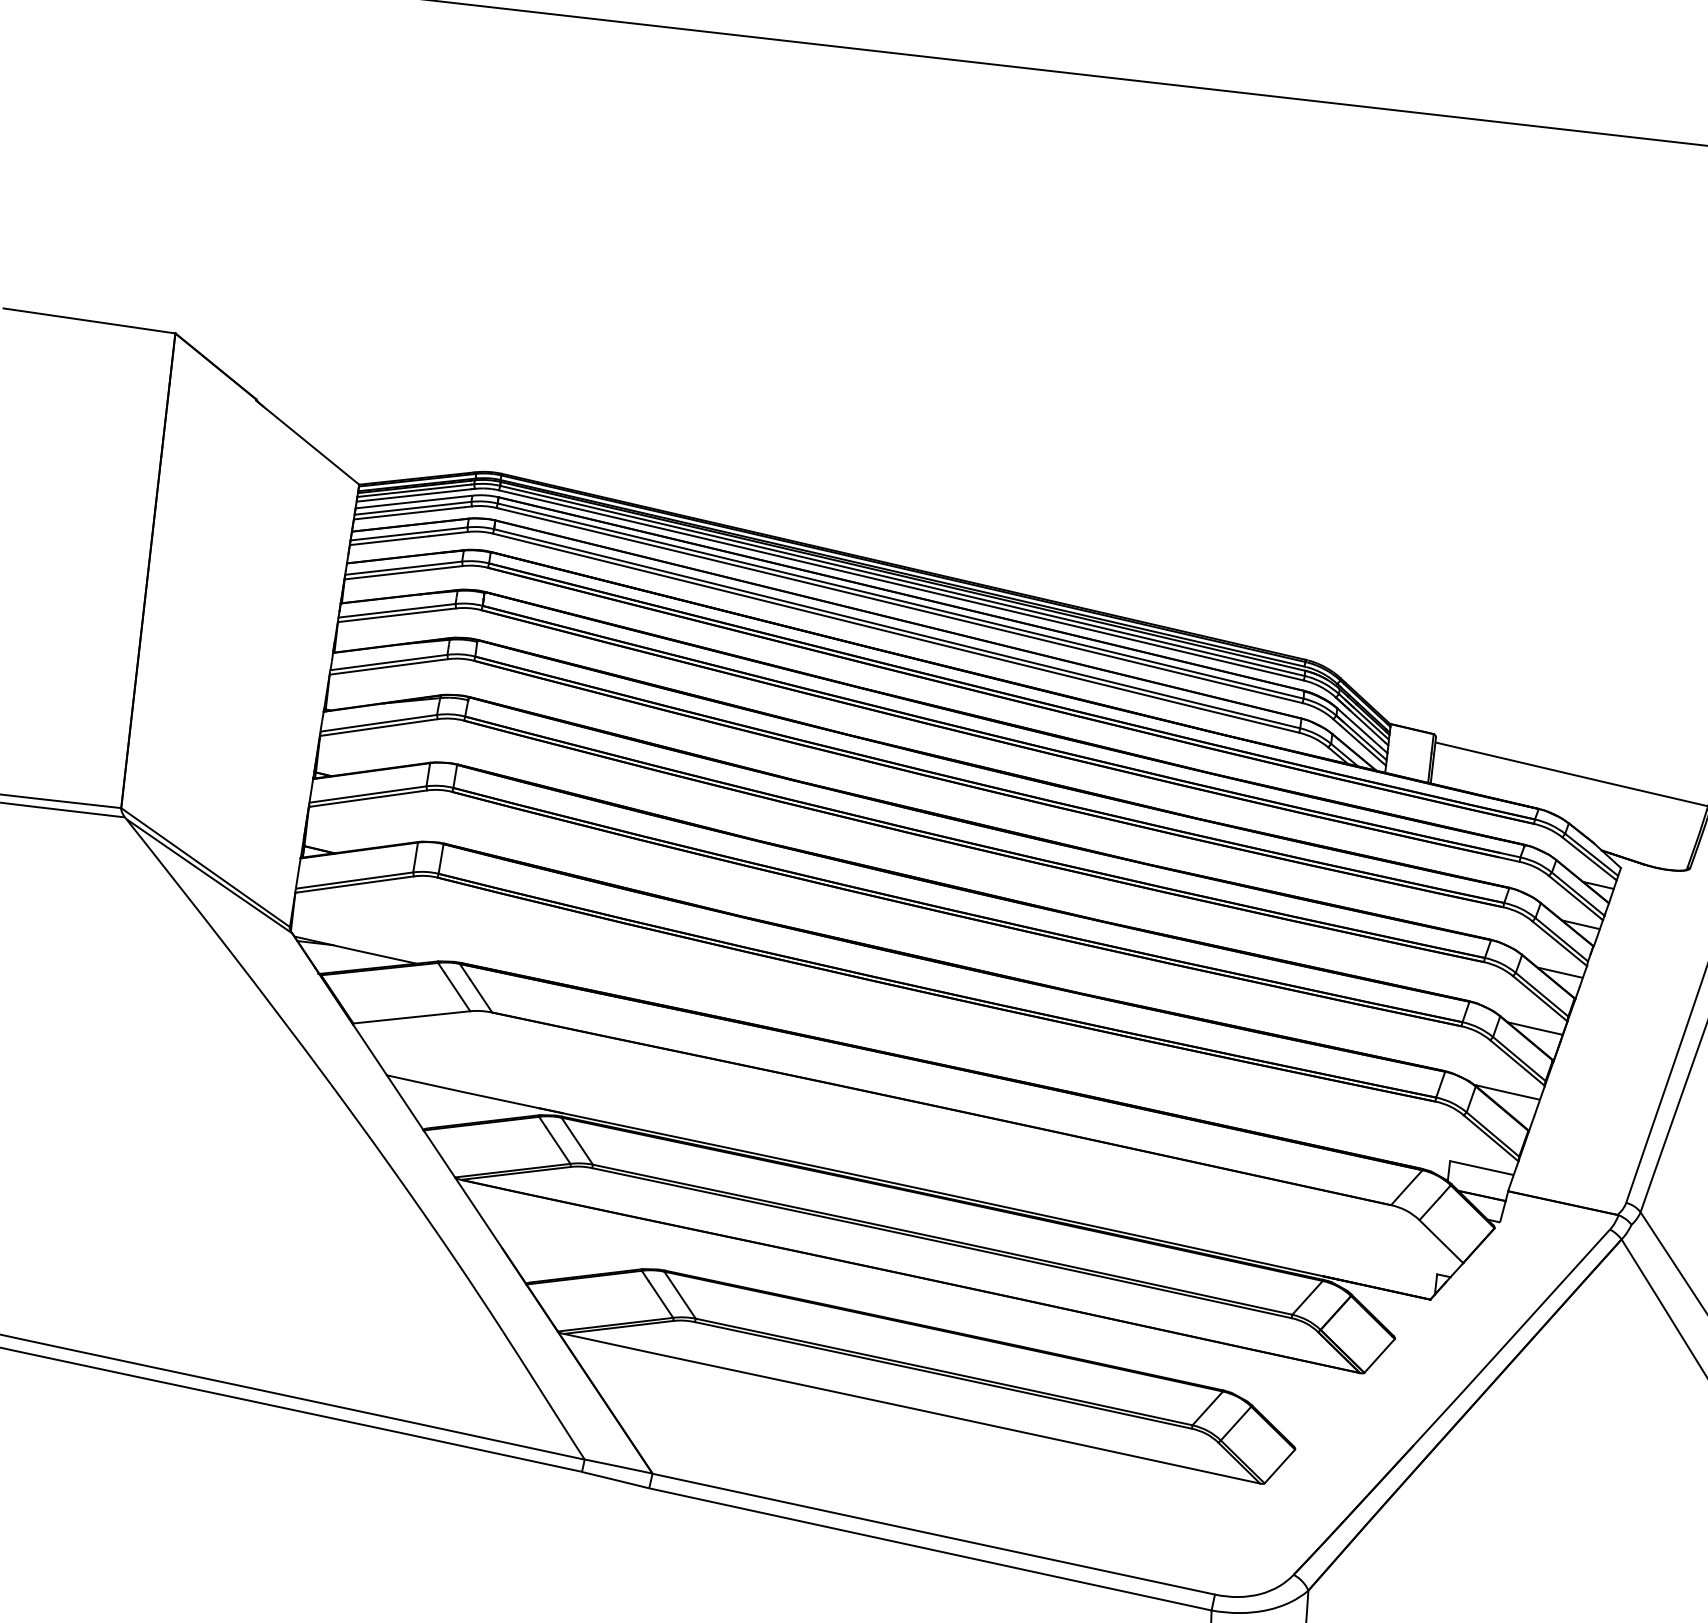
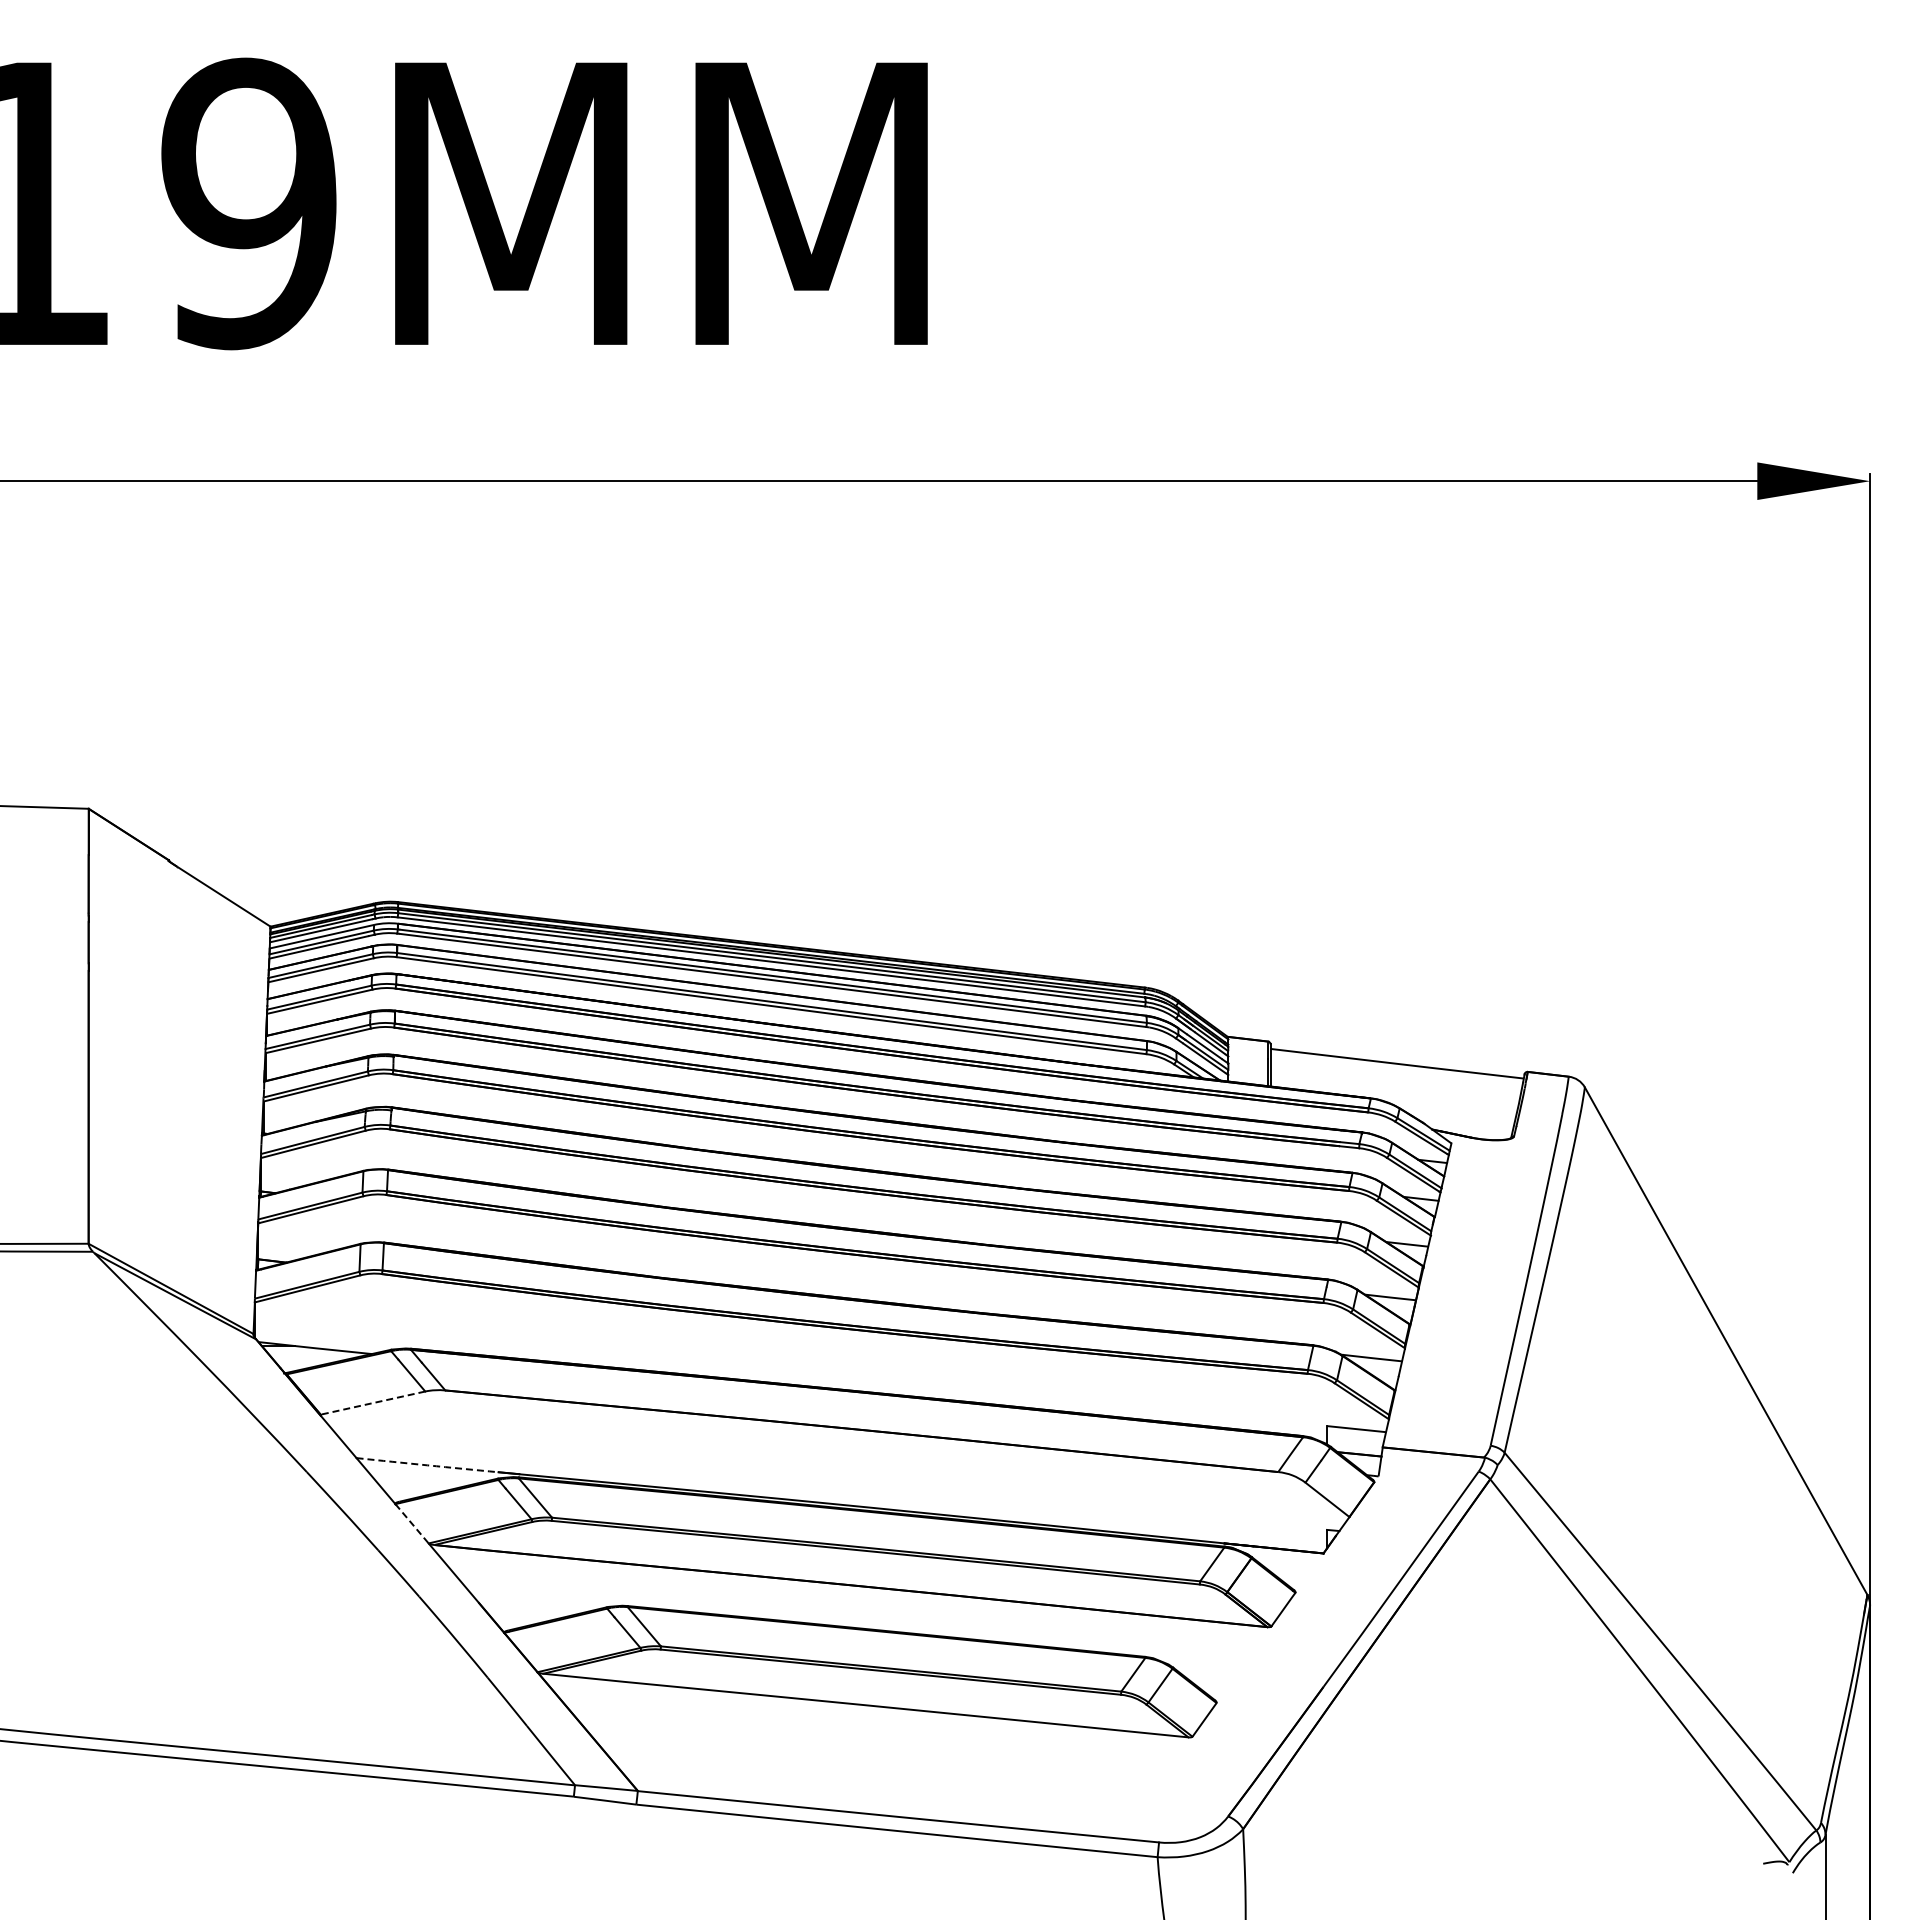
line: (412, 1017) -> (373, 1403), solid -> dashed
arc: (463, 1092) -> (427, 1465), solid -> dashed
line: (439, 1153) -> (412, 1523), solid -> dashed

